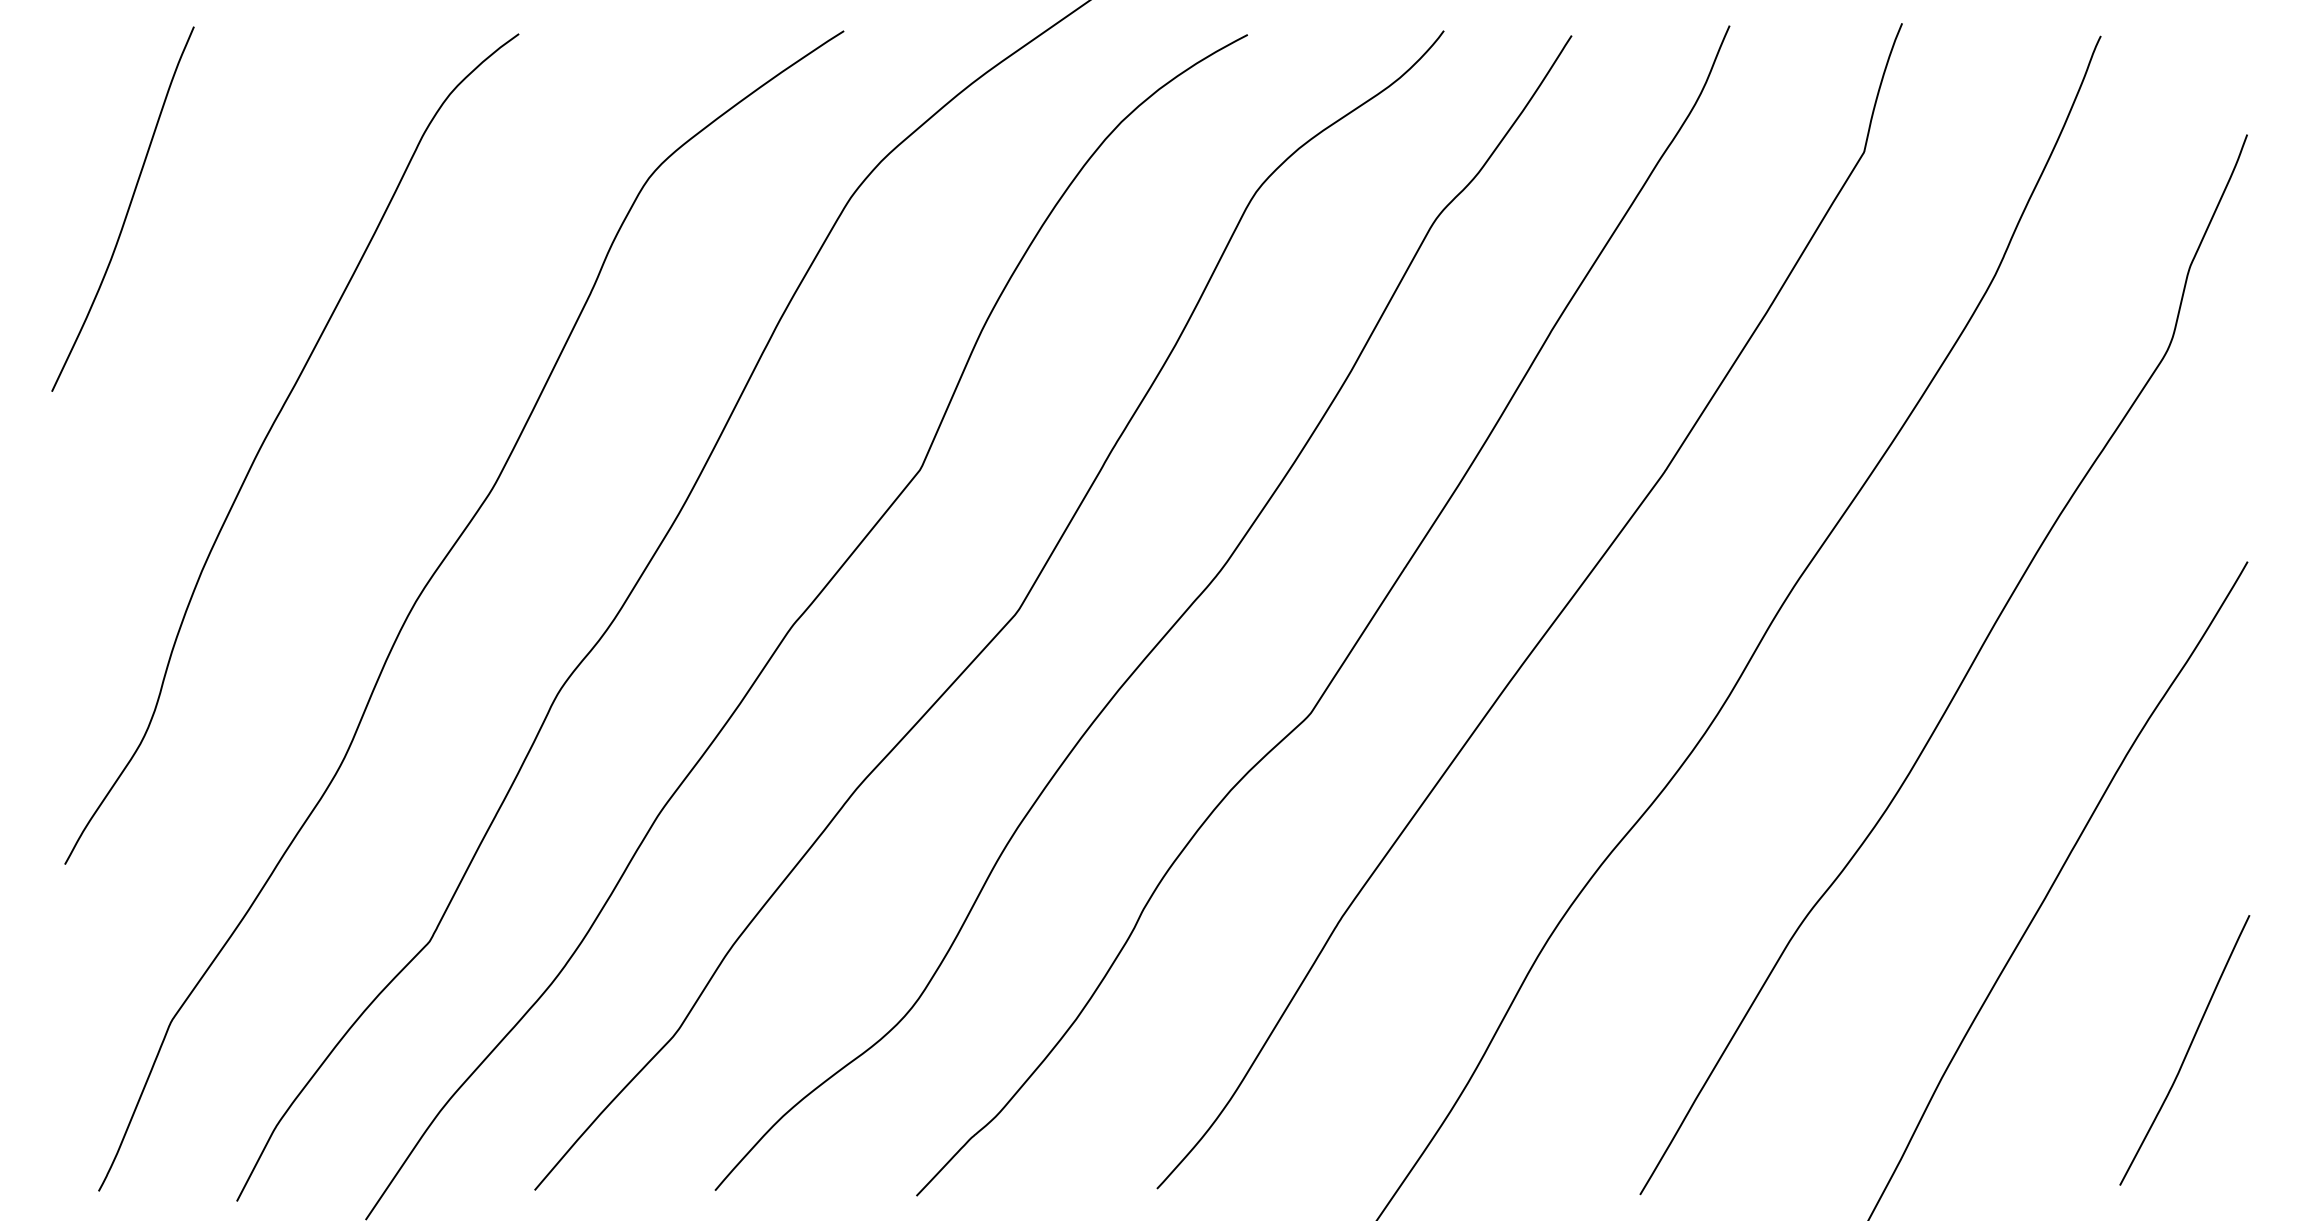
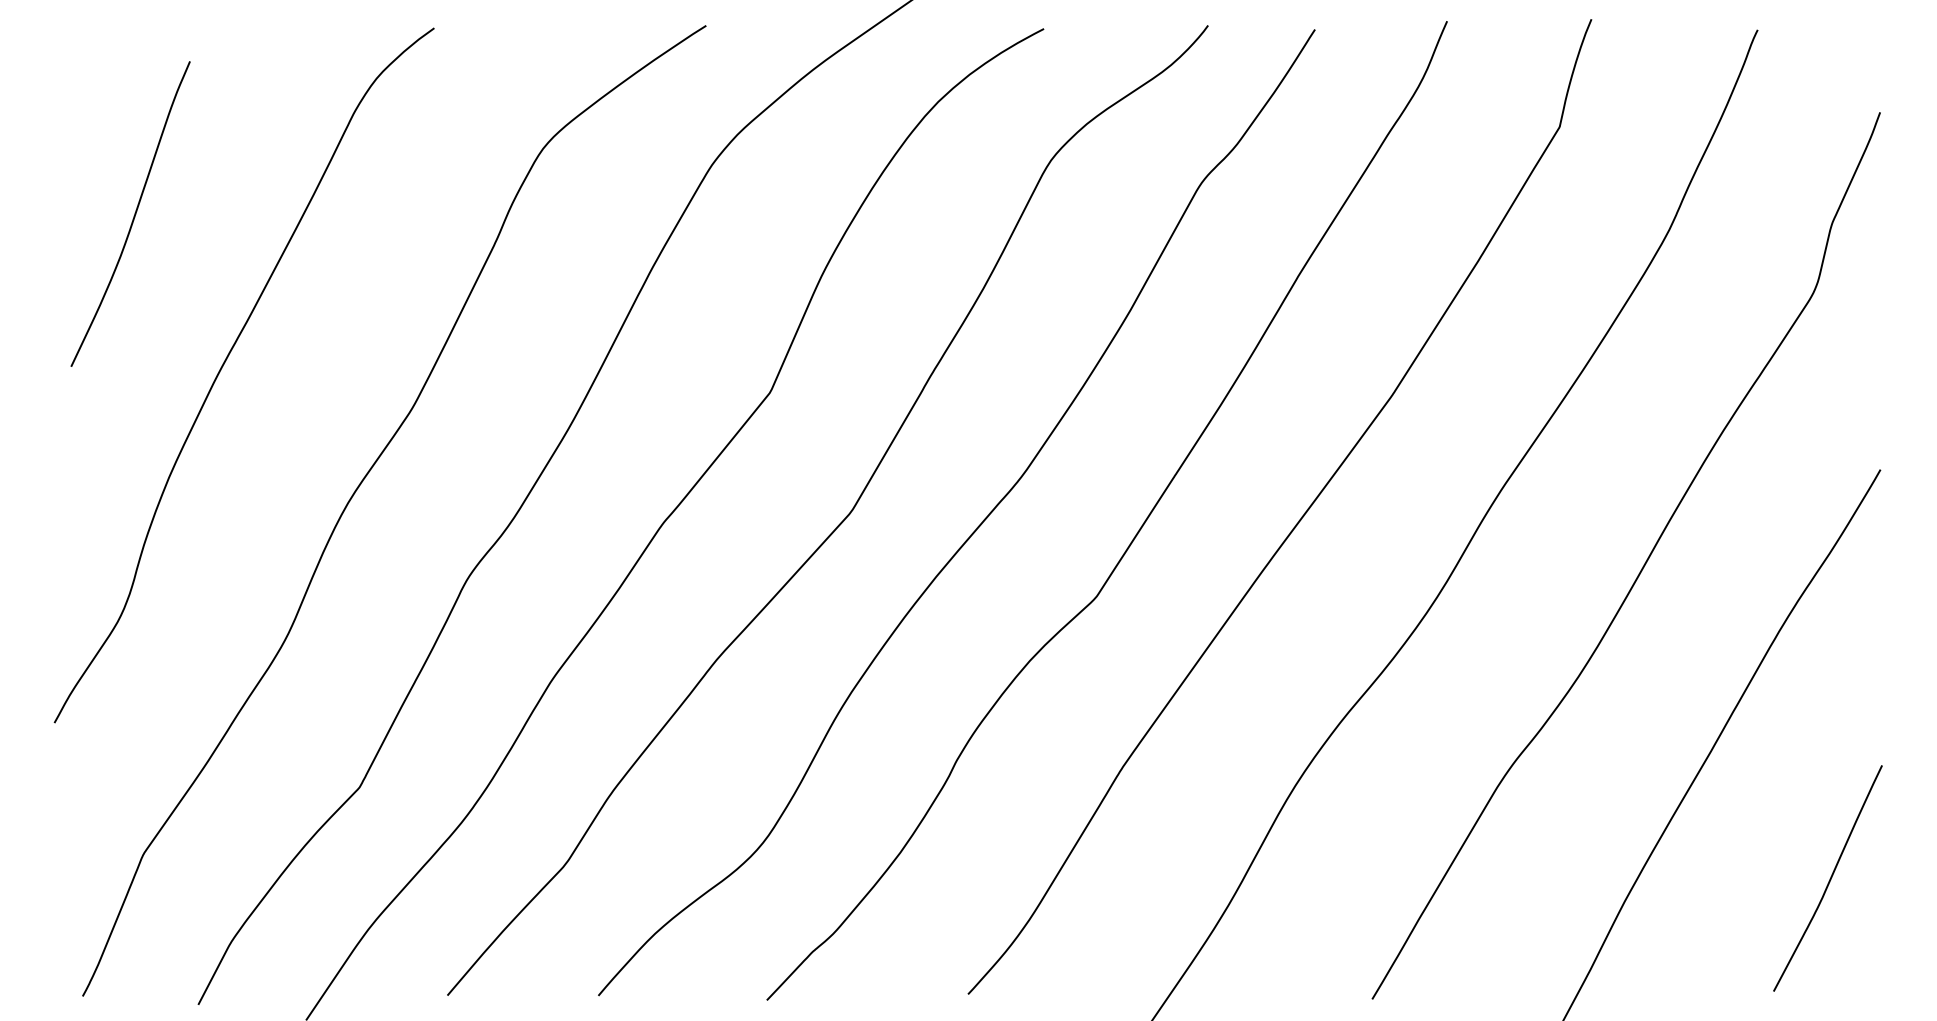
curve: (127, 209) -> (134, 214), moved

